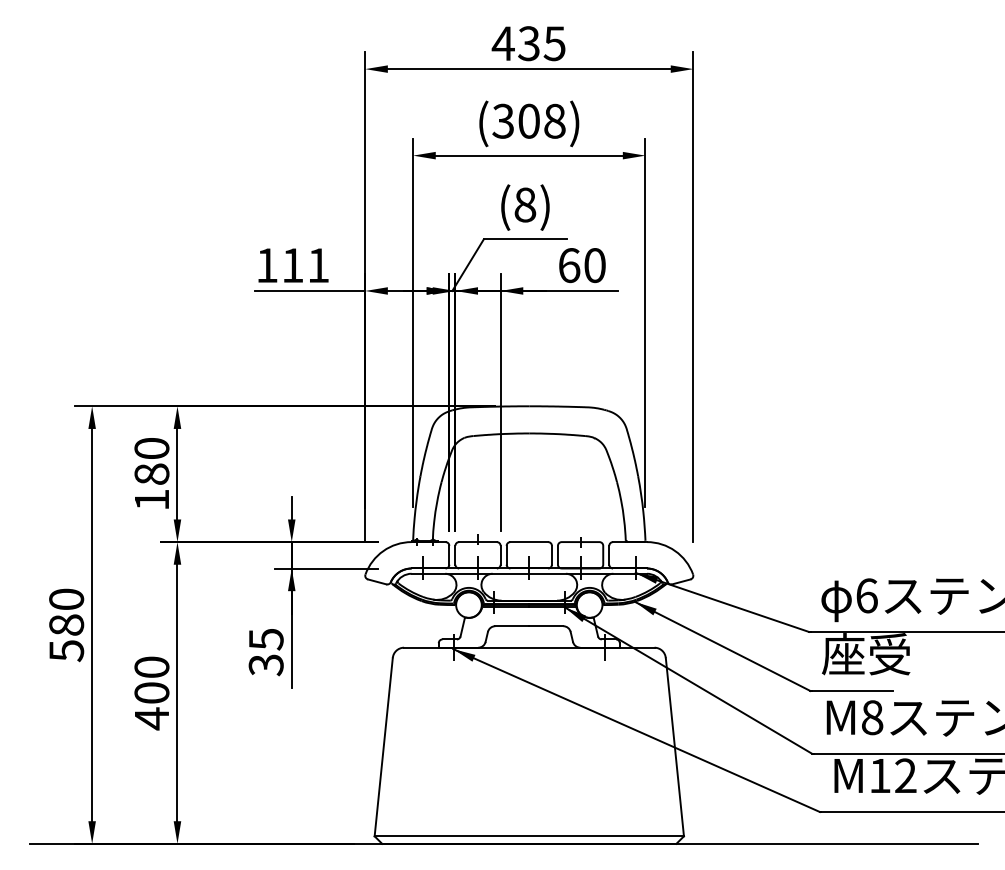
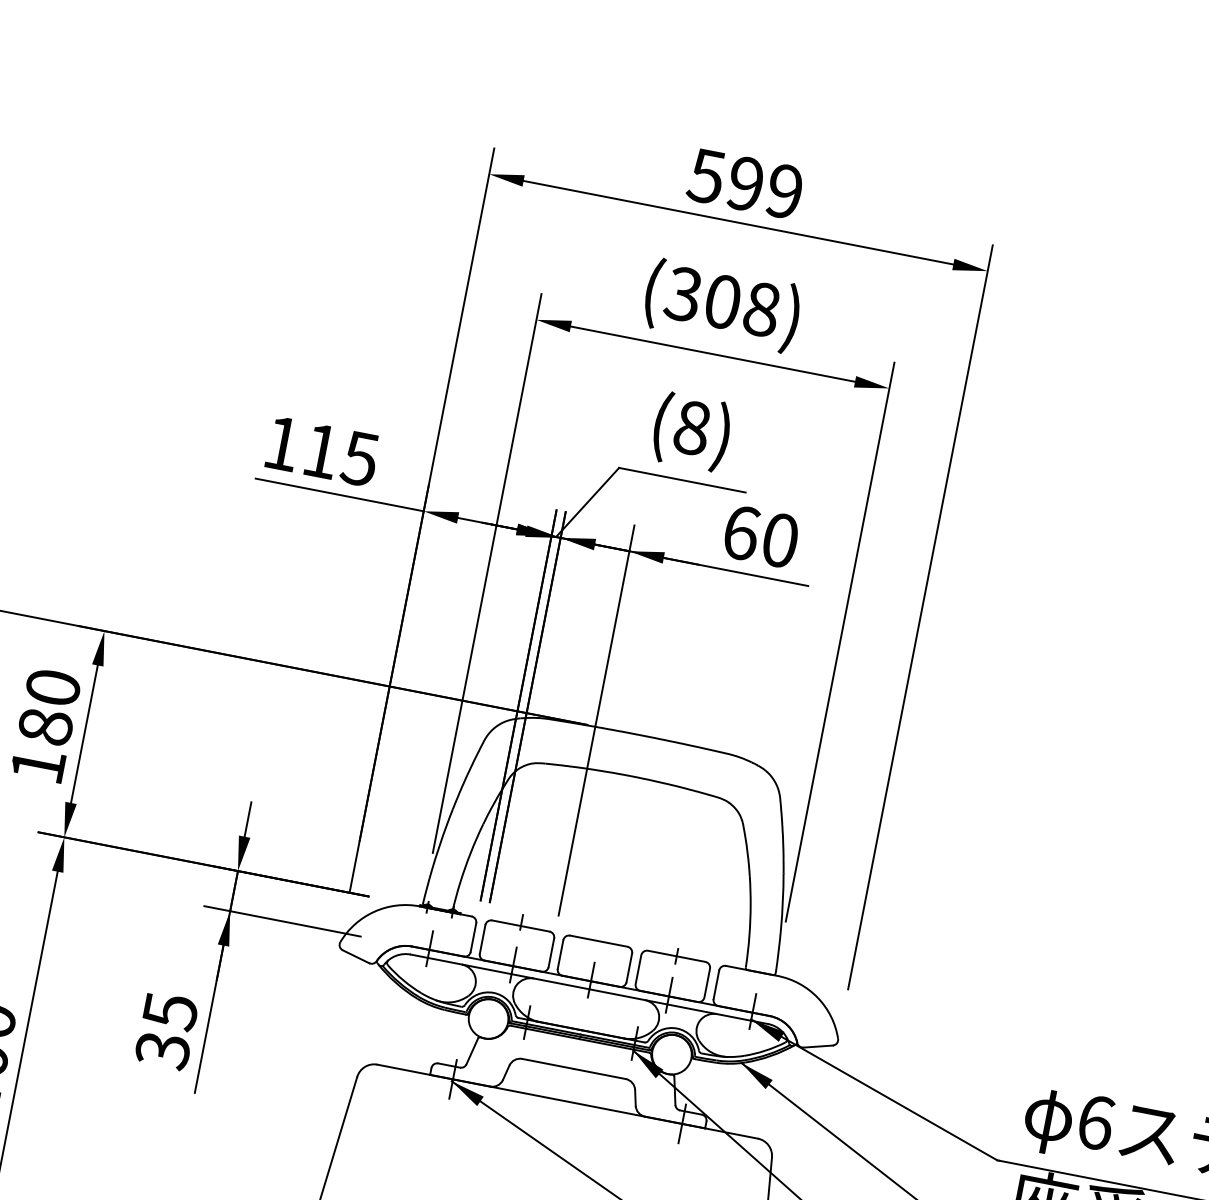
text: (528, 43) -> (744, 183), 435 -> 599
text: (318, 265) -> (360, 458), 111 -> 115

